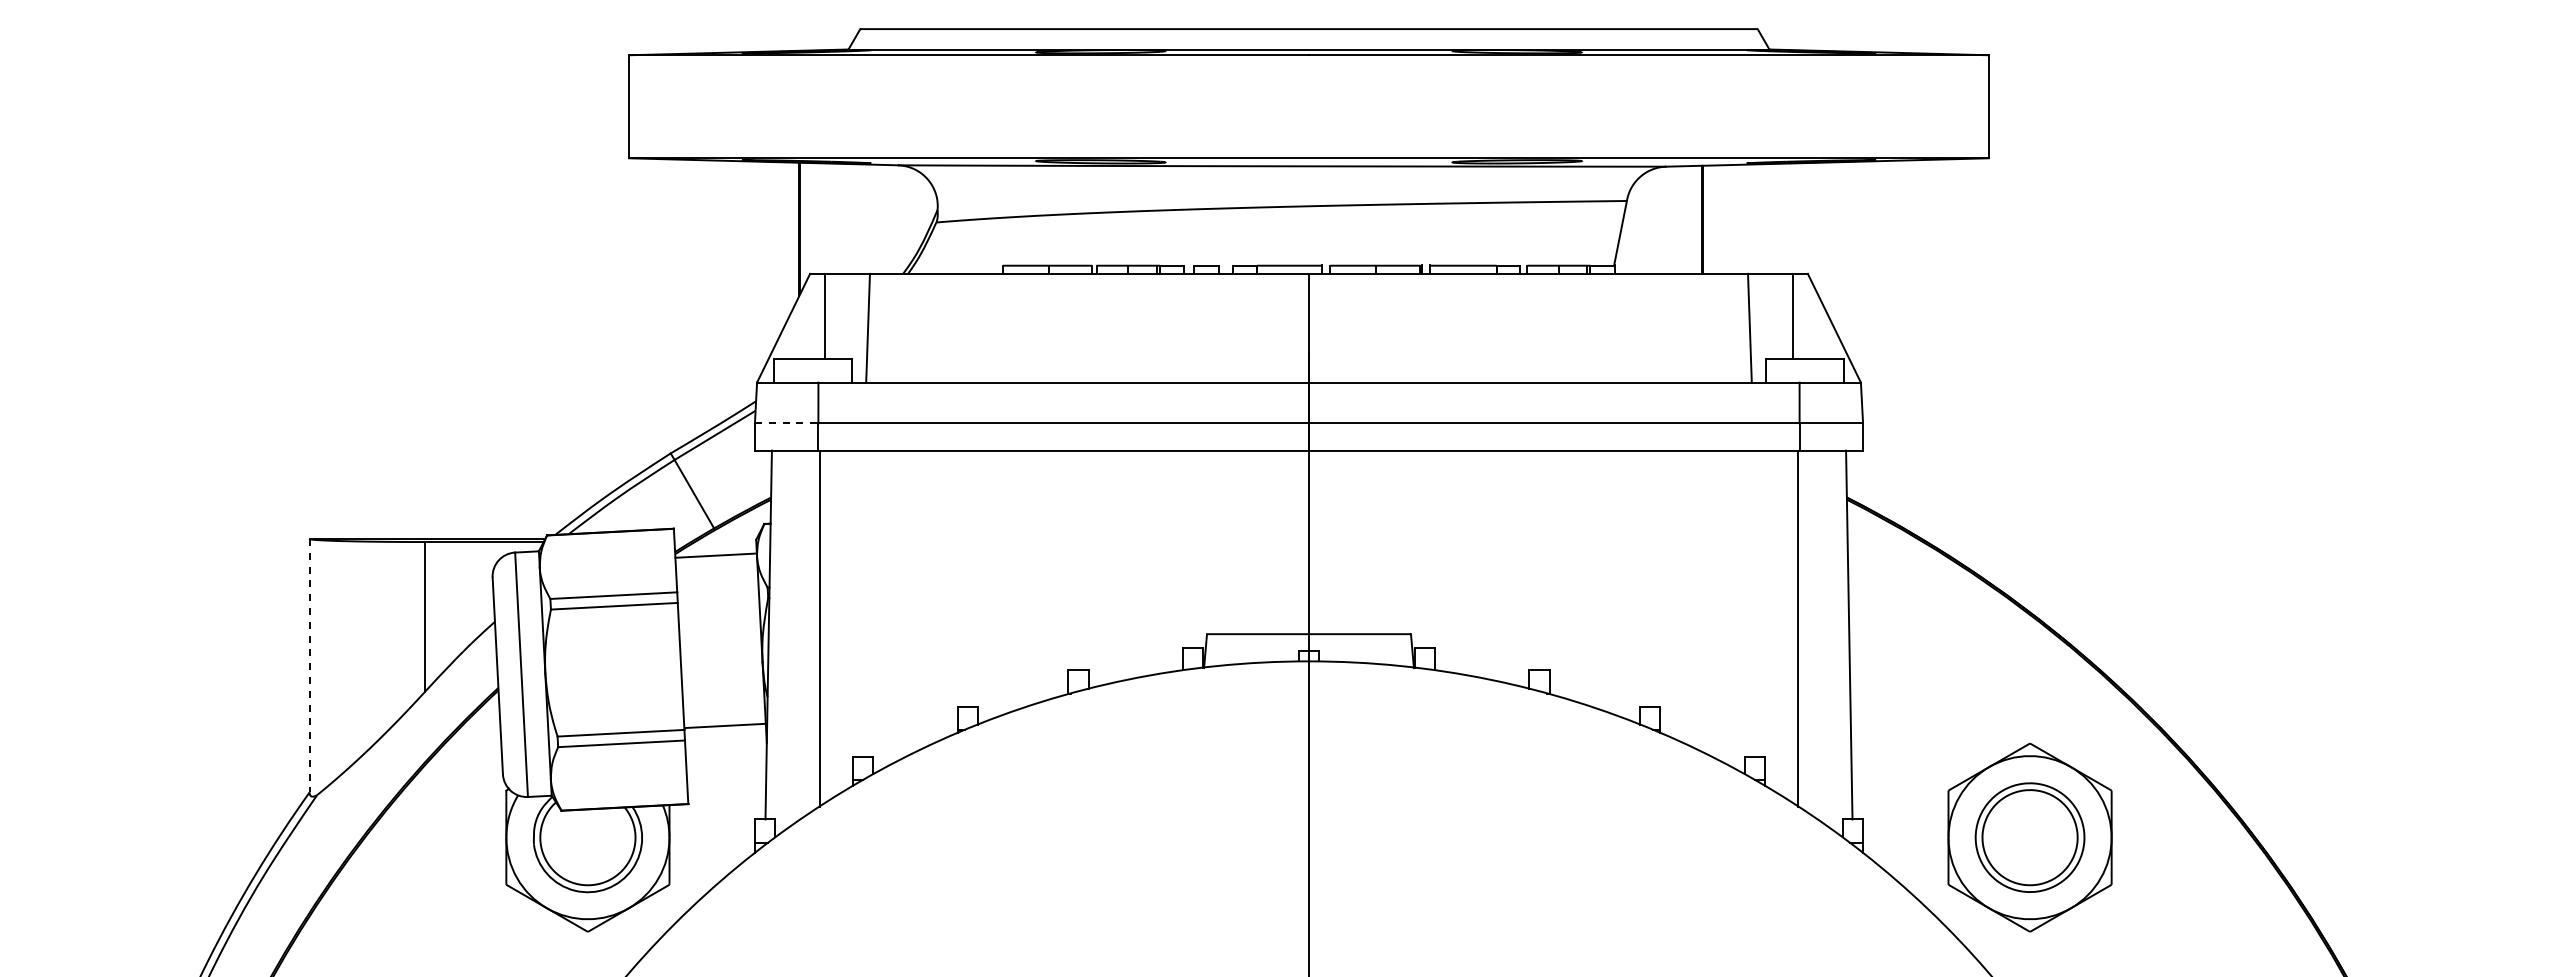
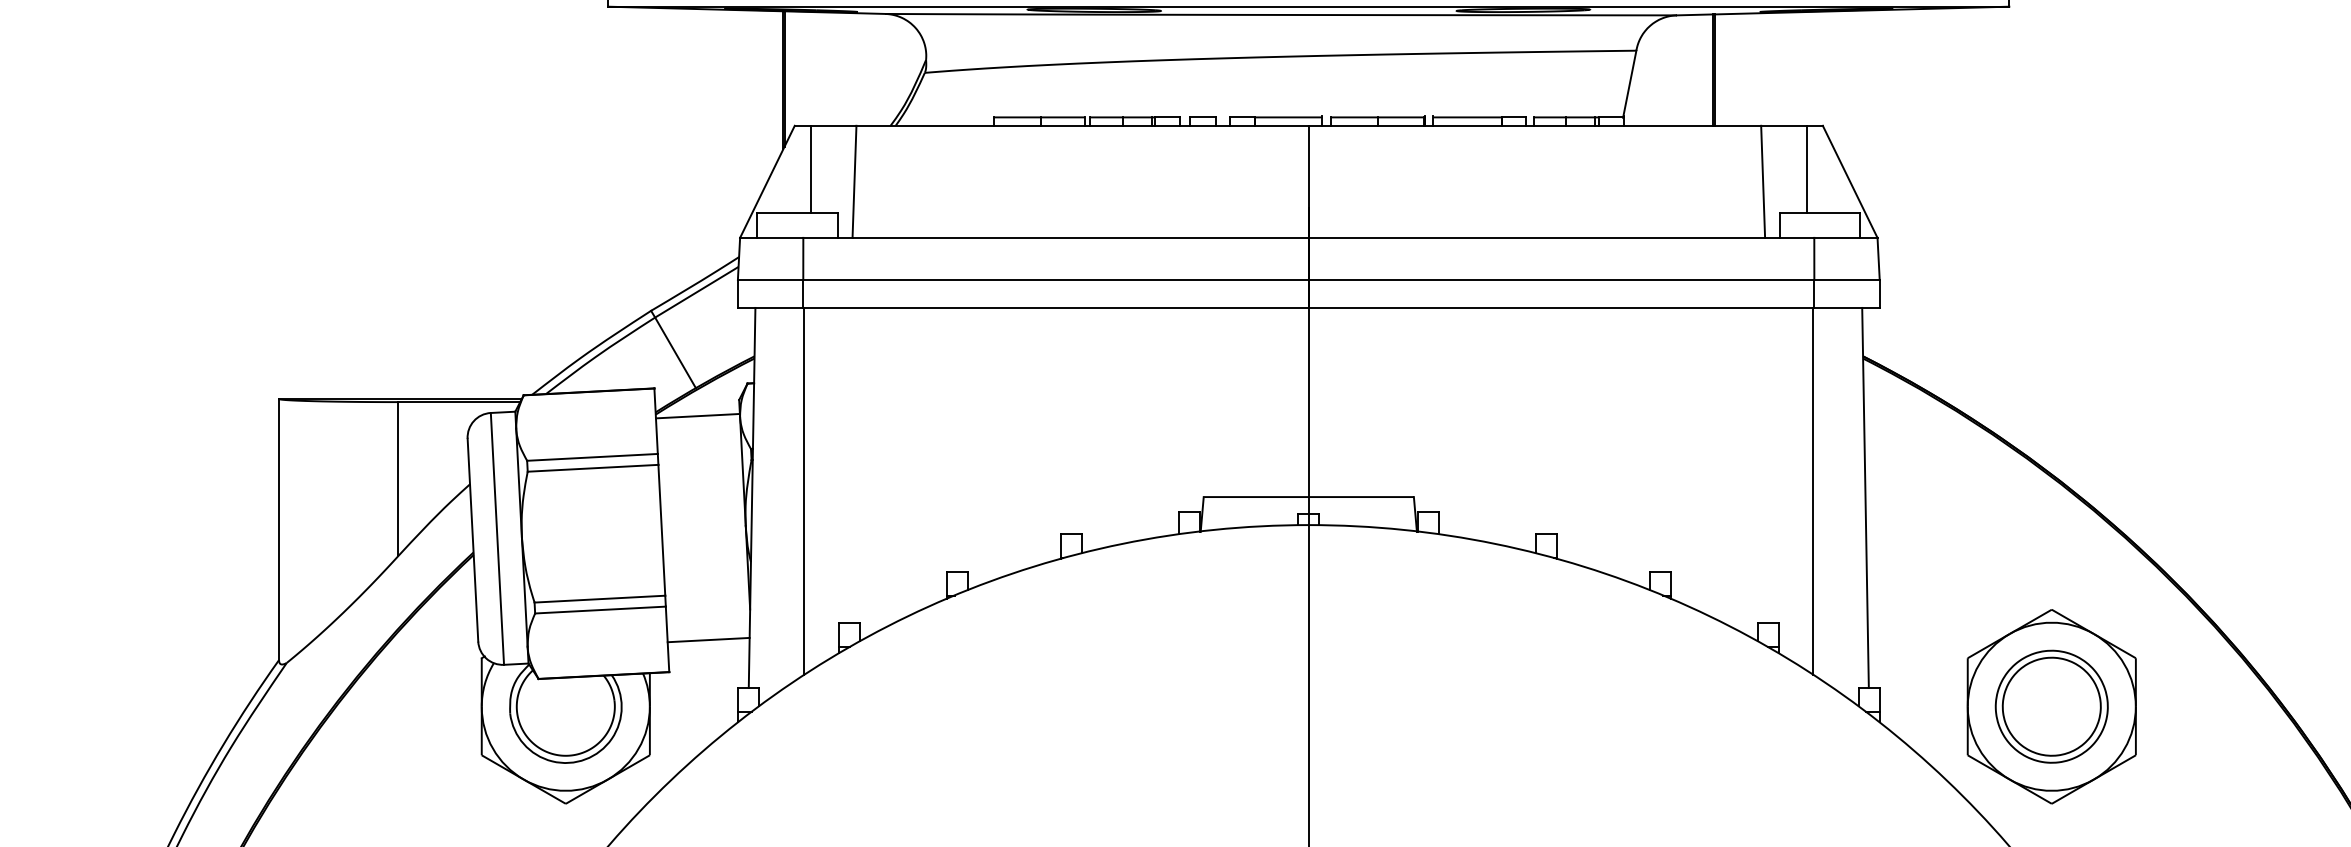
line: (786, 423) -> (770, 279), dashed -> solid
line: (309, 665) -> (278, 529), dashed -> solid
line: (724, 725) -> (708, 639), moved

